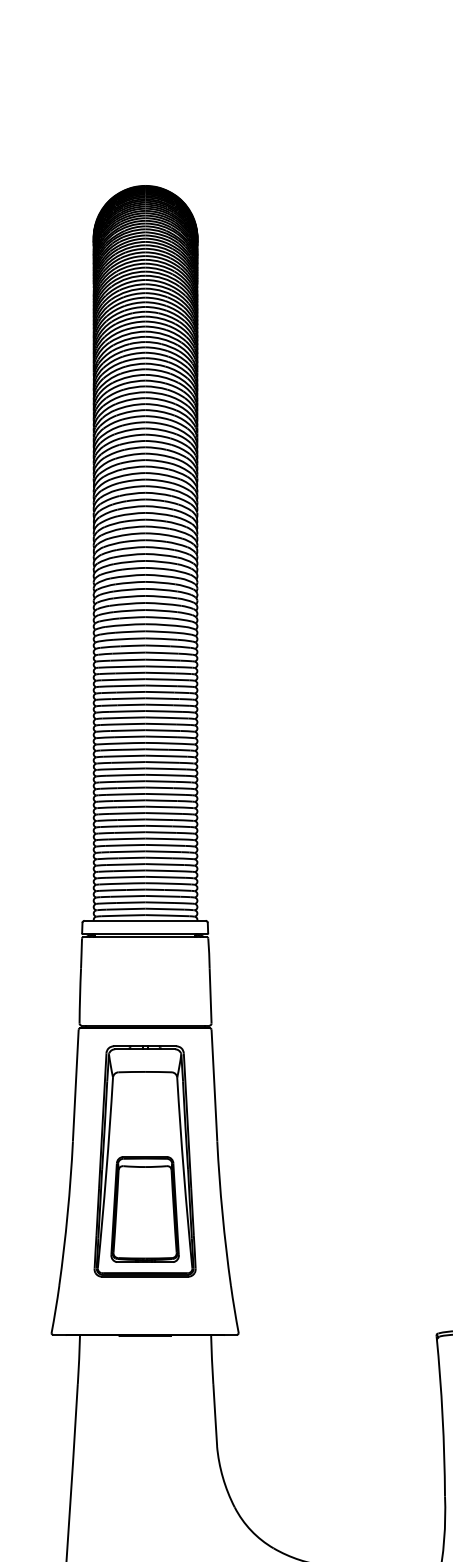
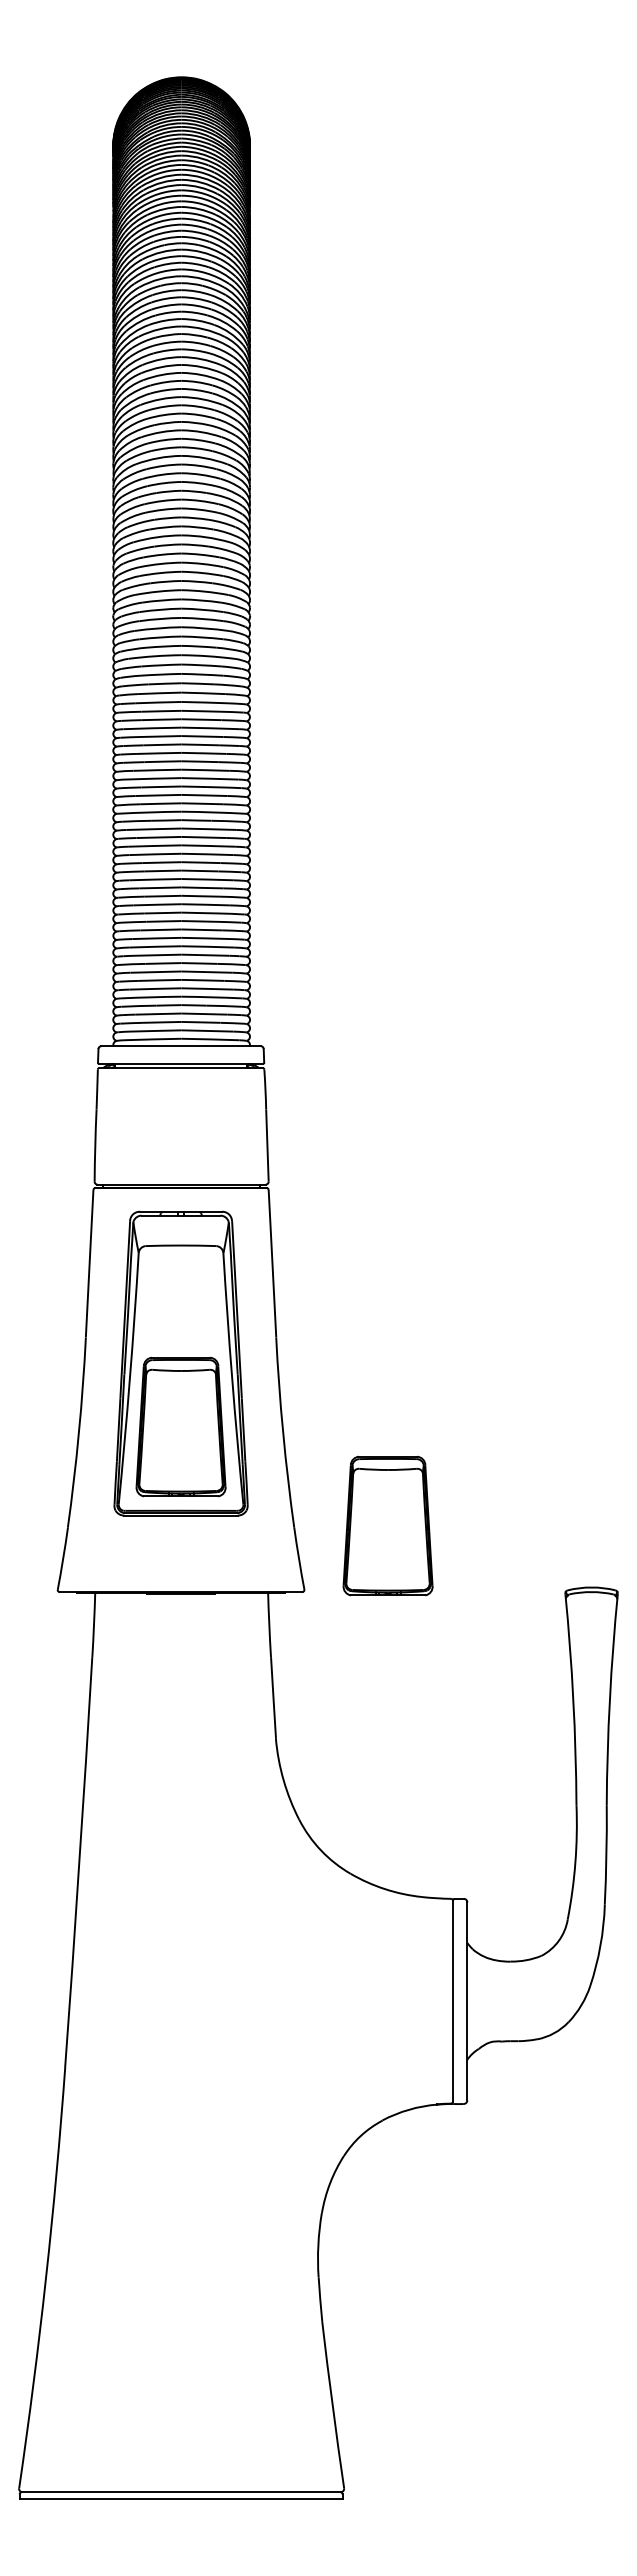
part: (301, 1284) -> (387, 1525), added

